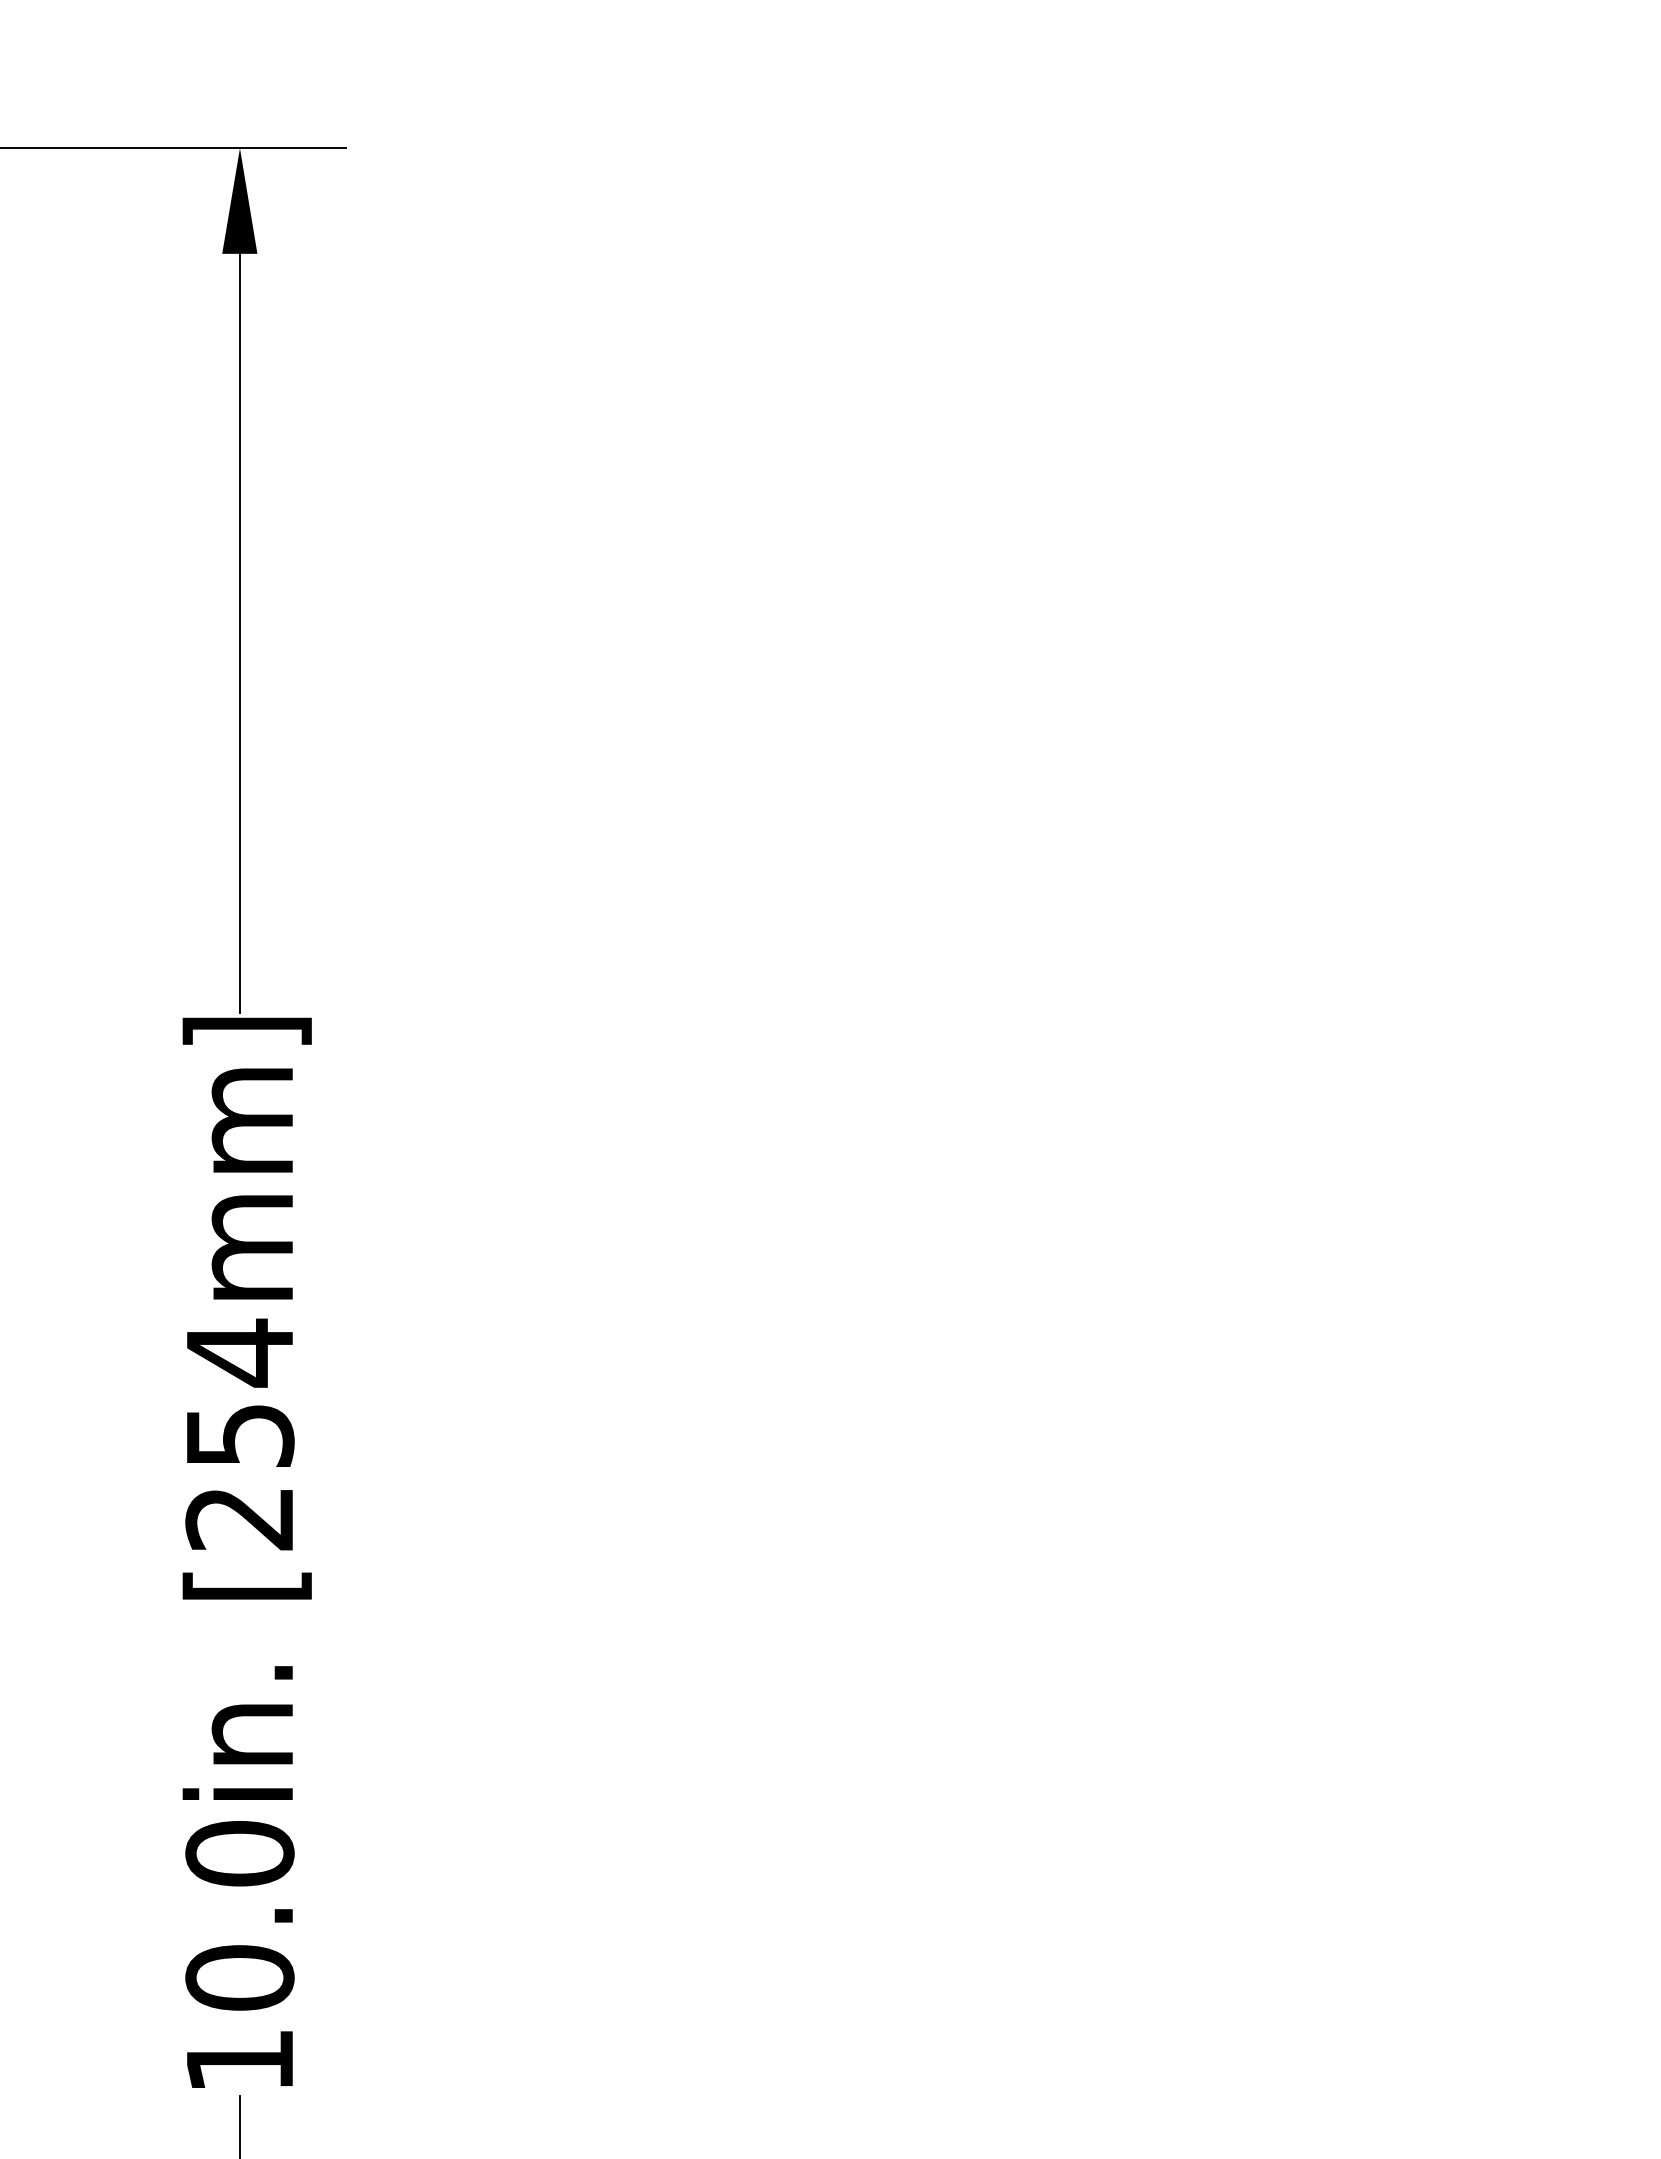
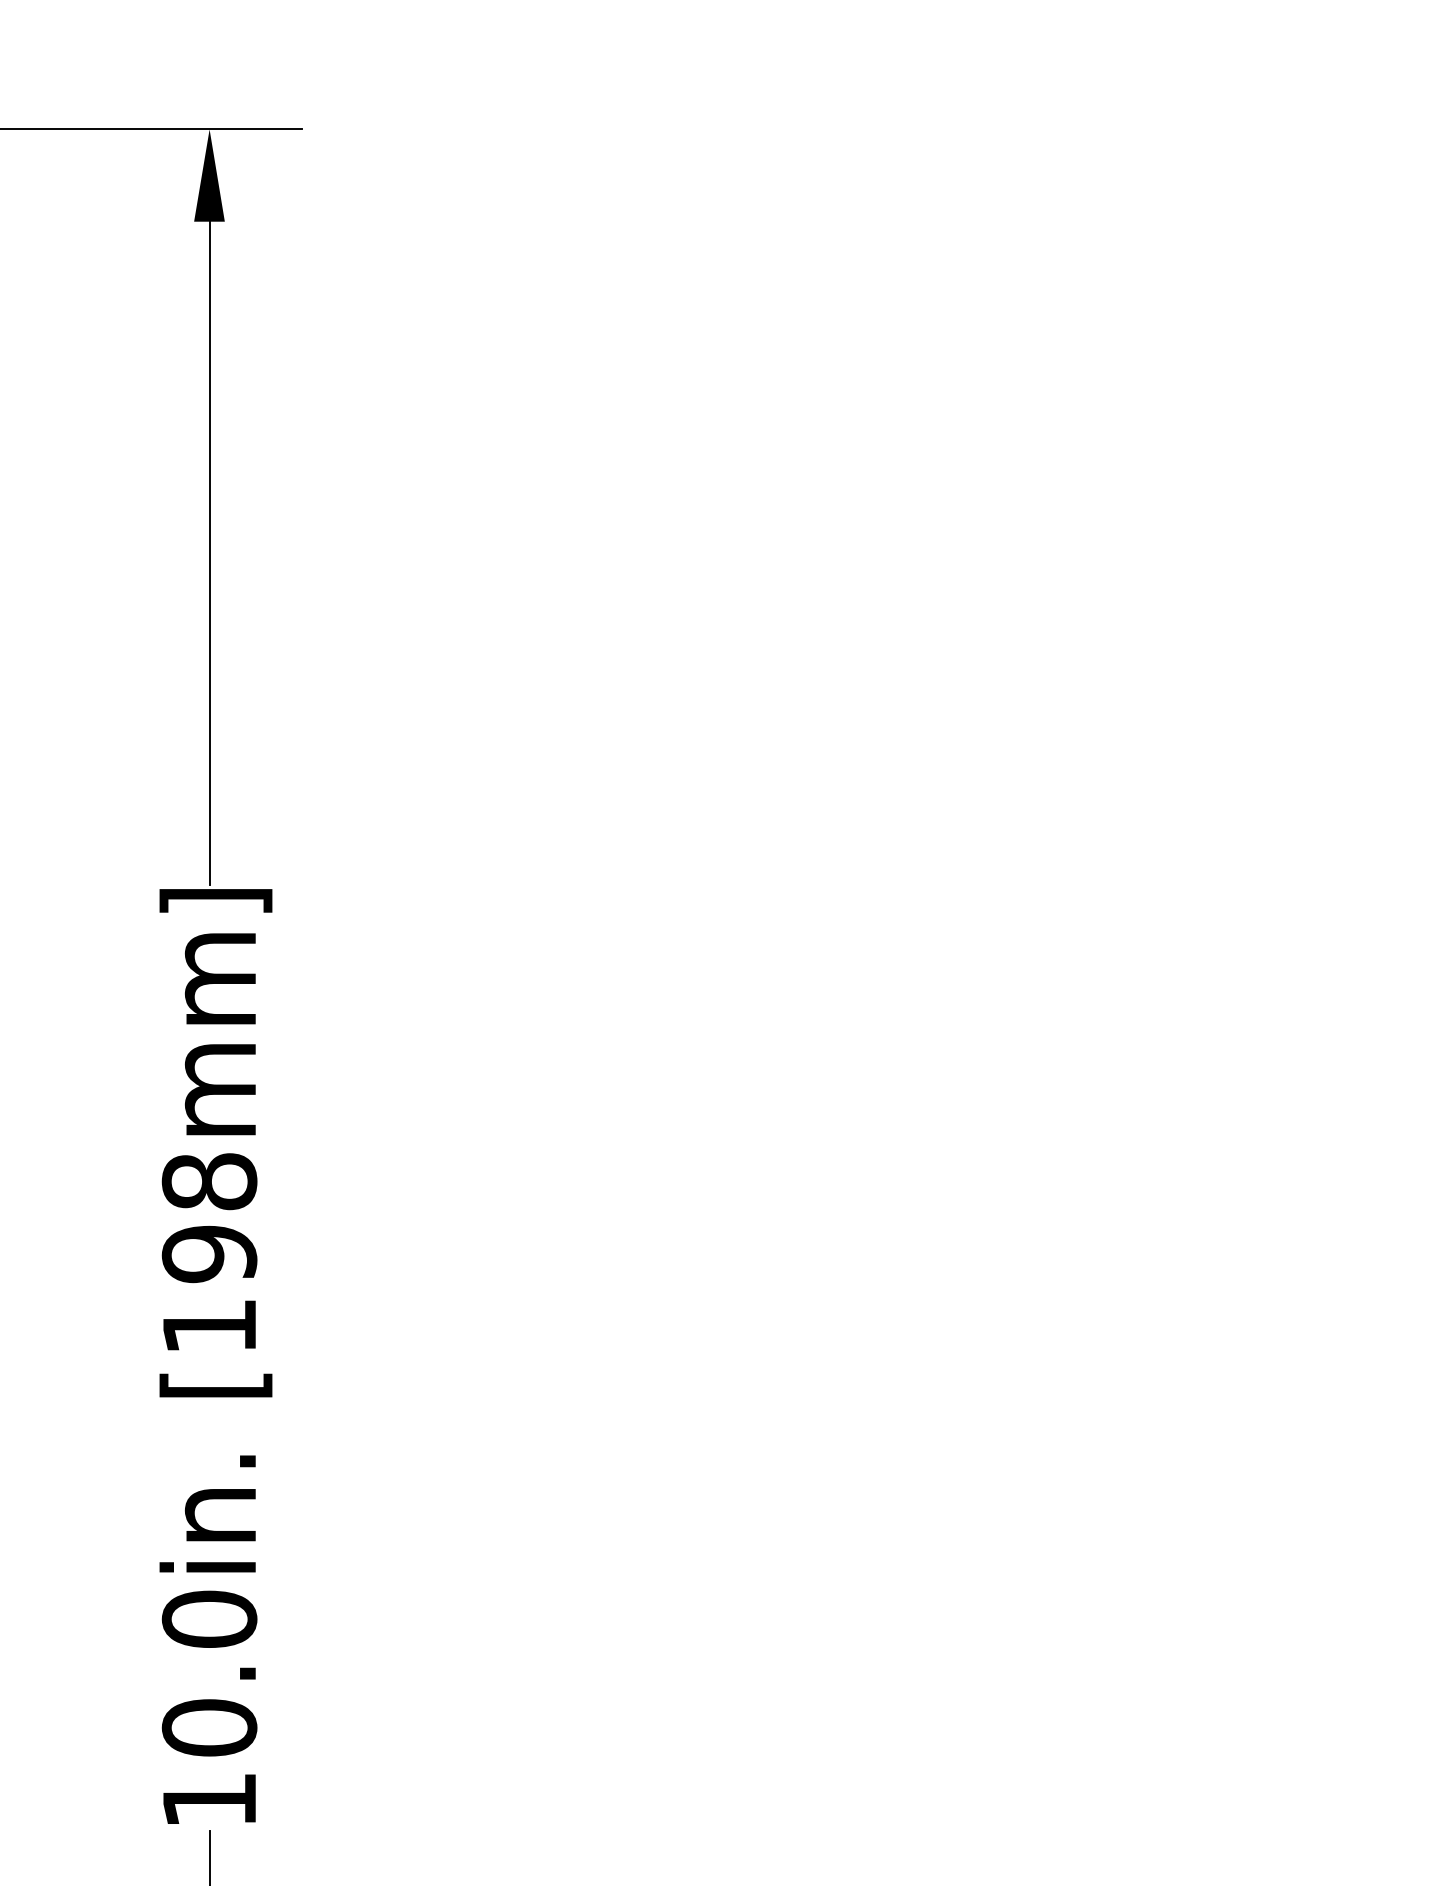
text: (239, 1434) -> (209, 1253), [254mm] -> [198mm]

